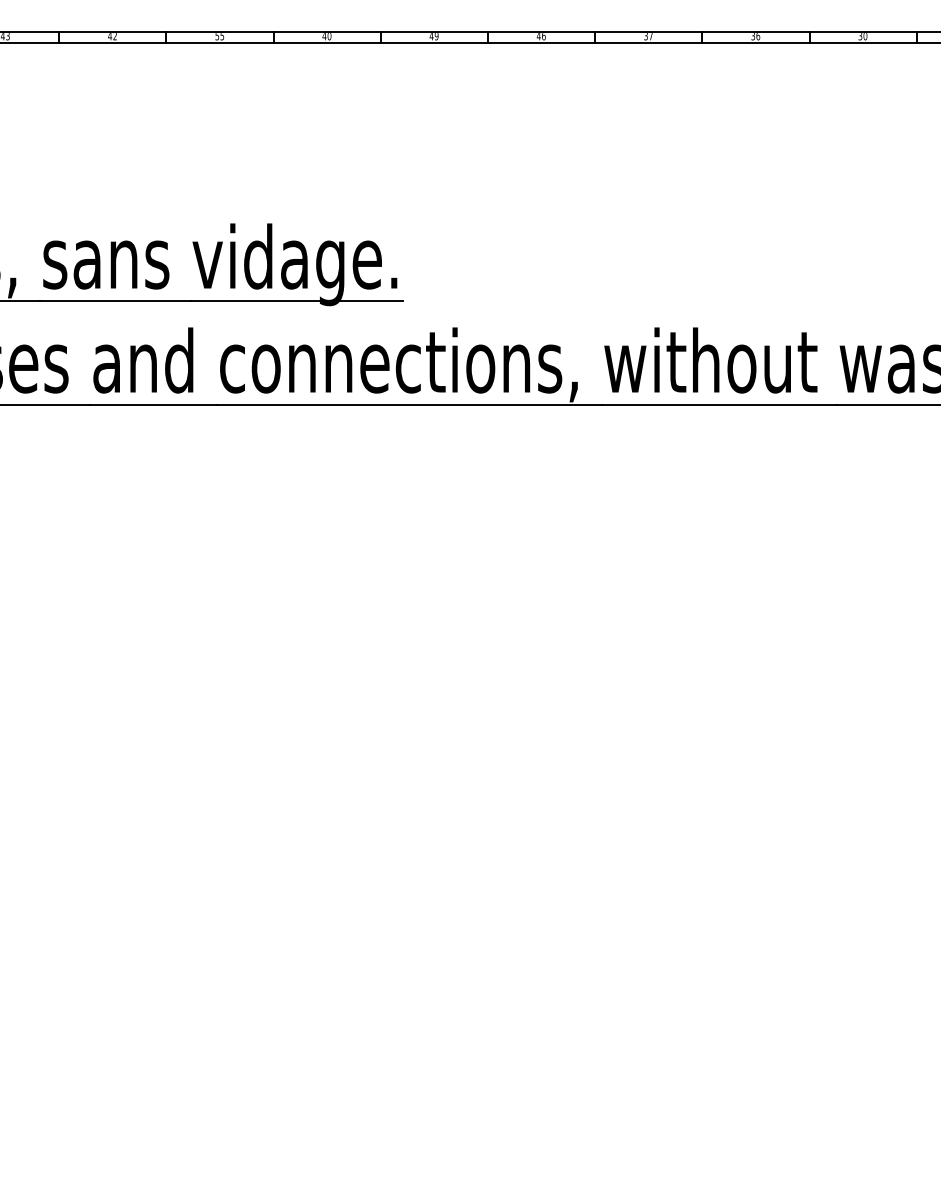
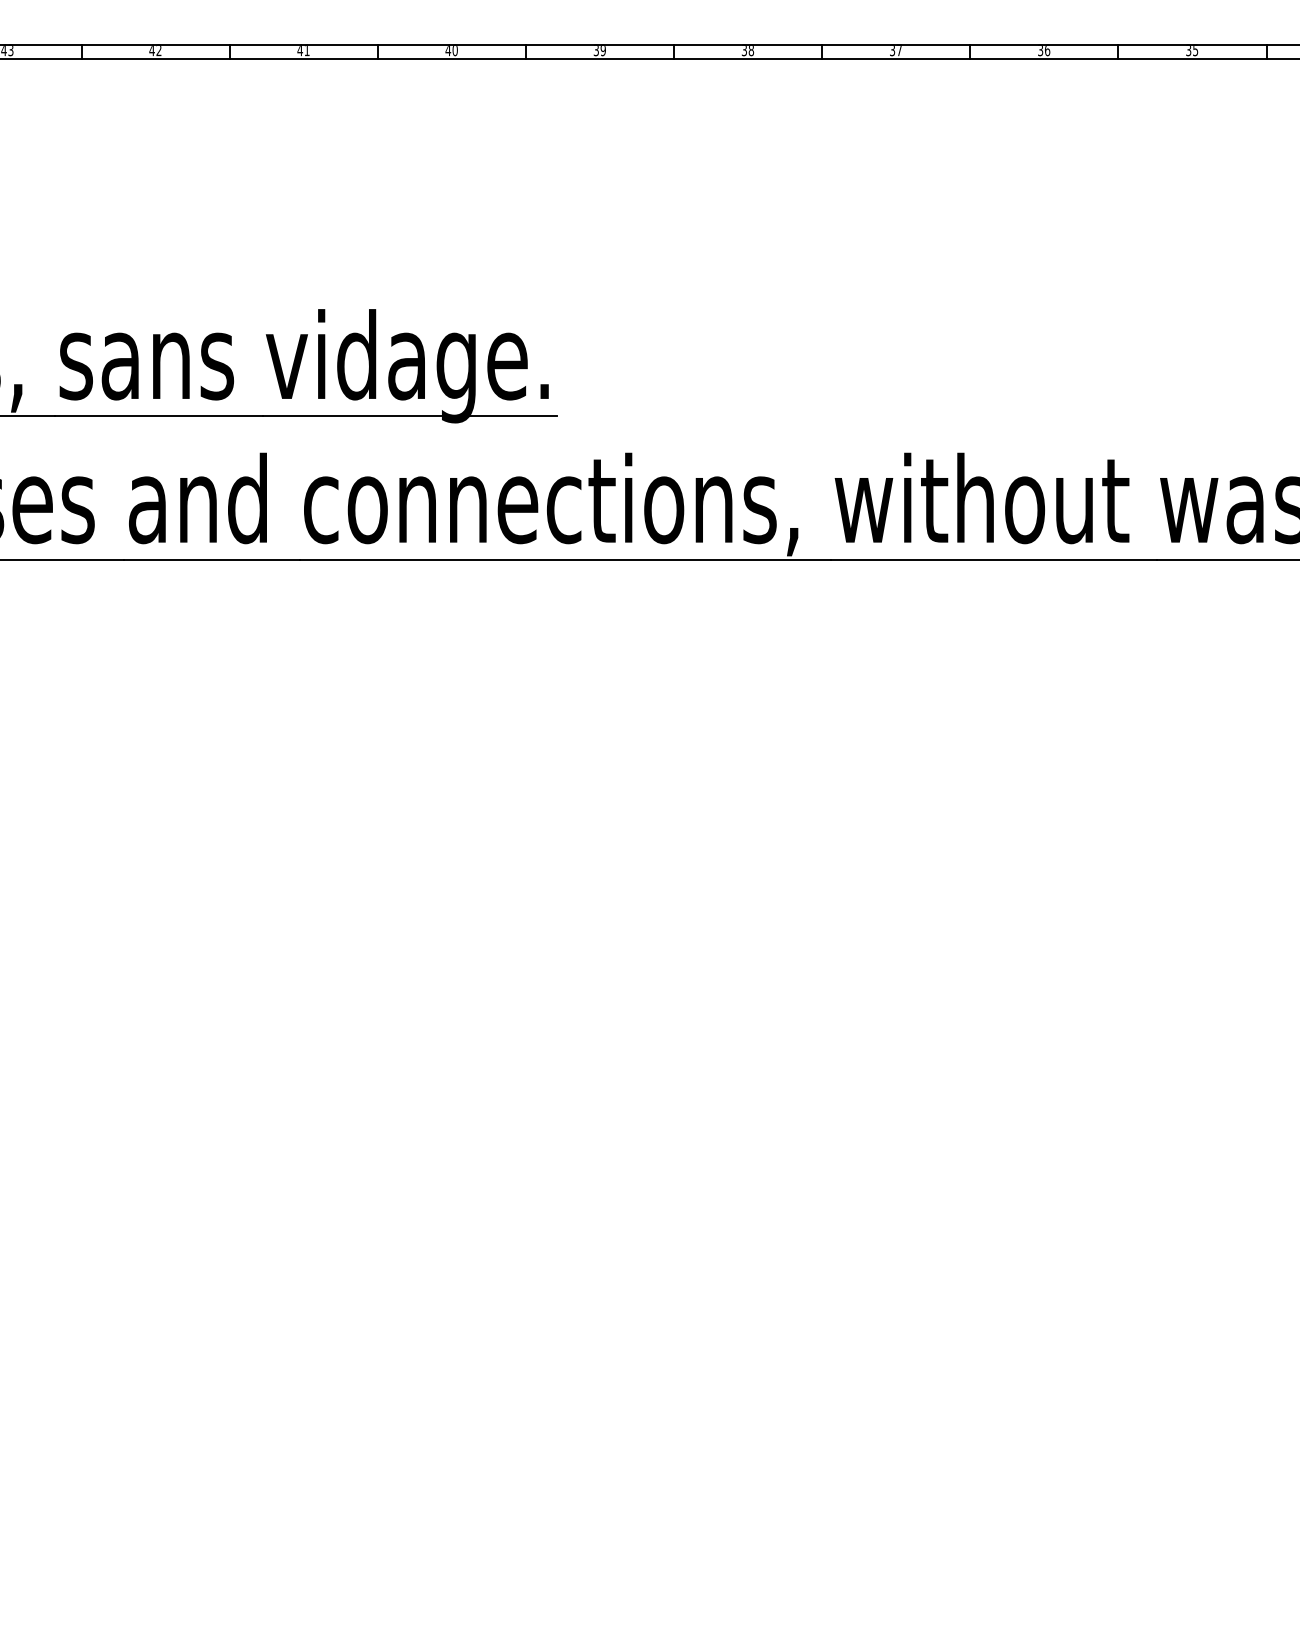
text: (219, 37) -> (303, 51), 55 -> 41
text: (431, 37) -> (596, 51), 49 -> 39
text: (541, 37) -> (747, 51), 46 -> 38
text: (865, 37) -> (1195, 51), 30 -> 35

